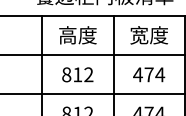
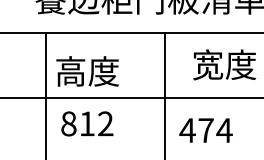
text: (77, 35) -> (86, 71), moved
text: (77, 74) -> (86, 123), moved
text: (149, 74) -> (206, 130), moved

